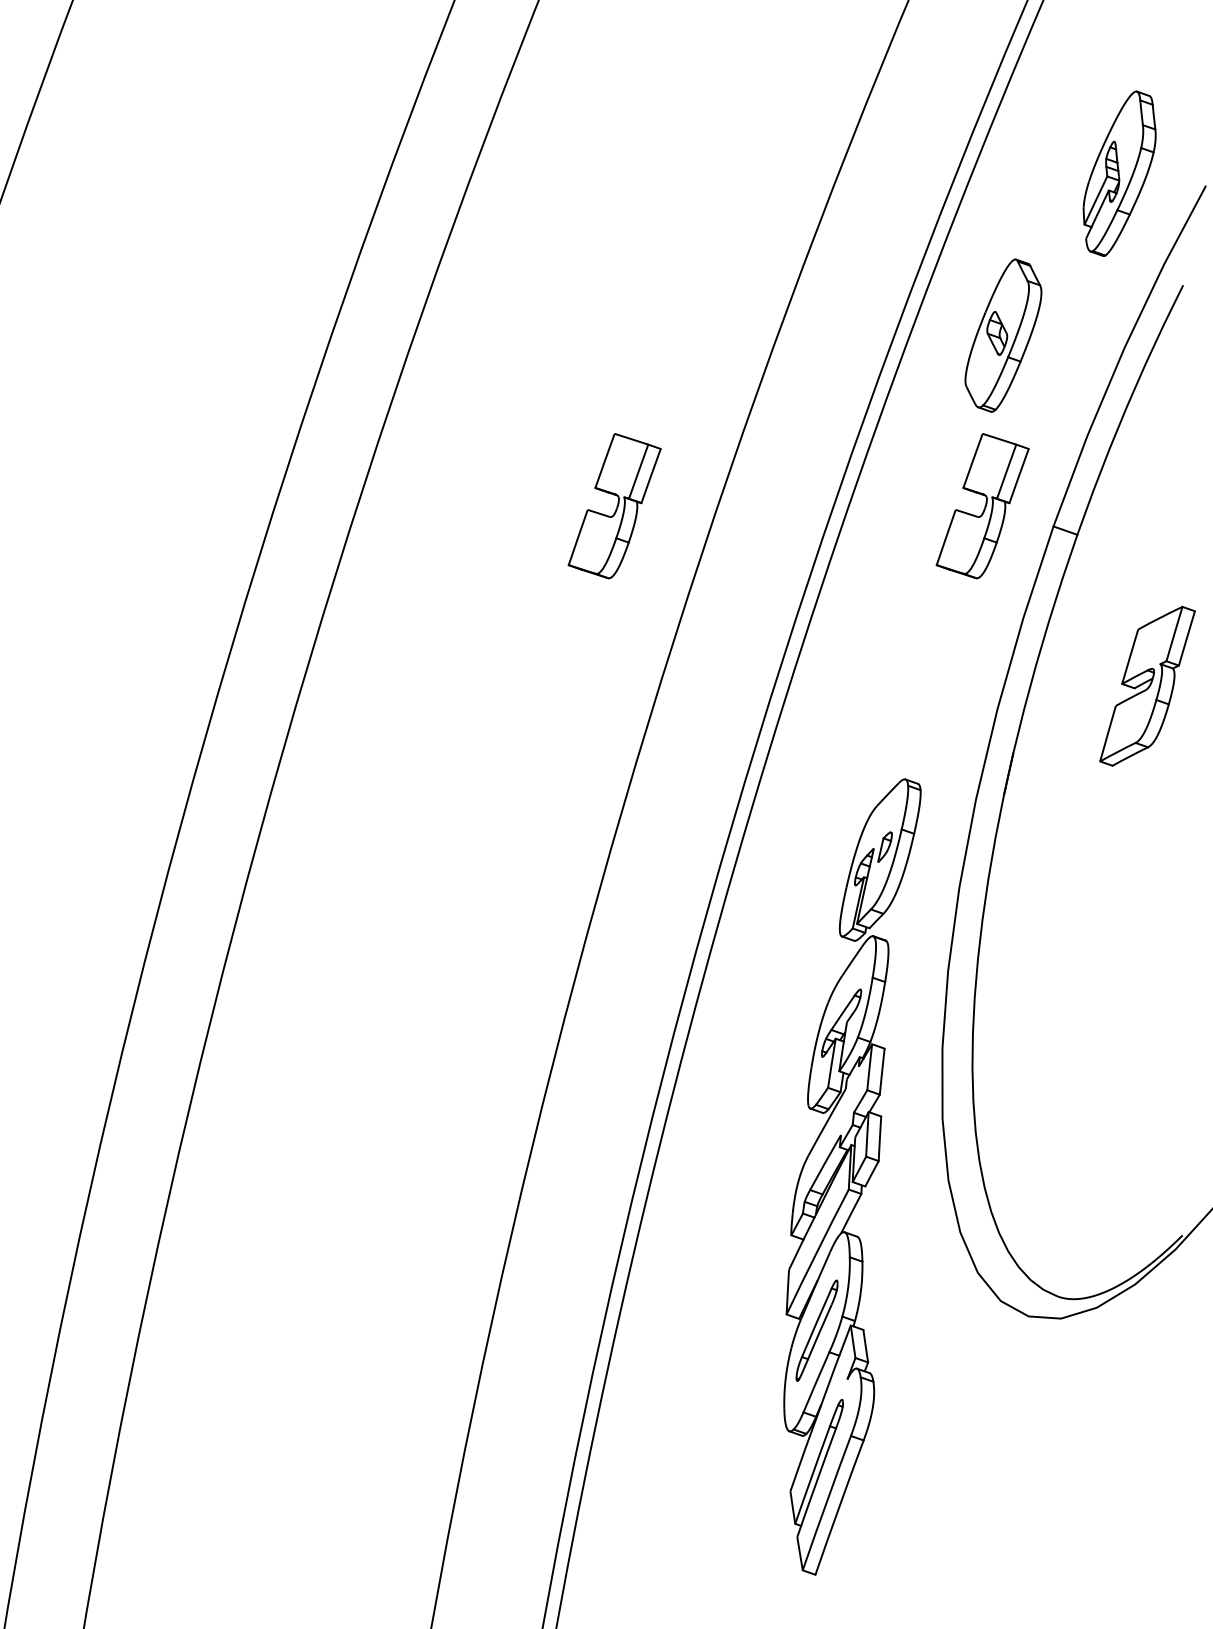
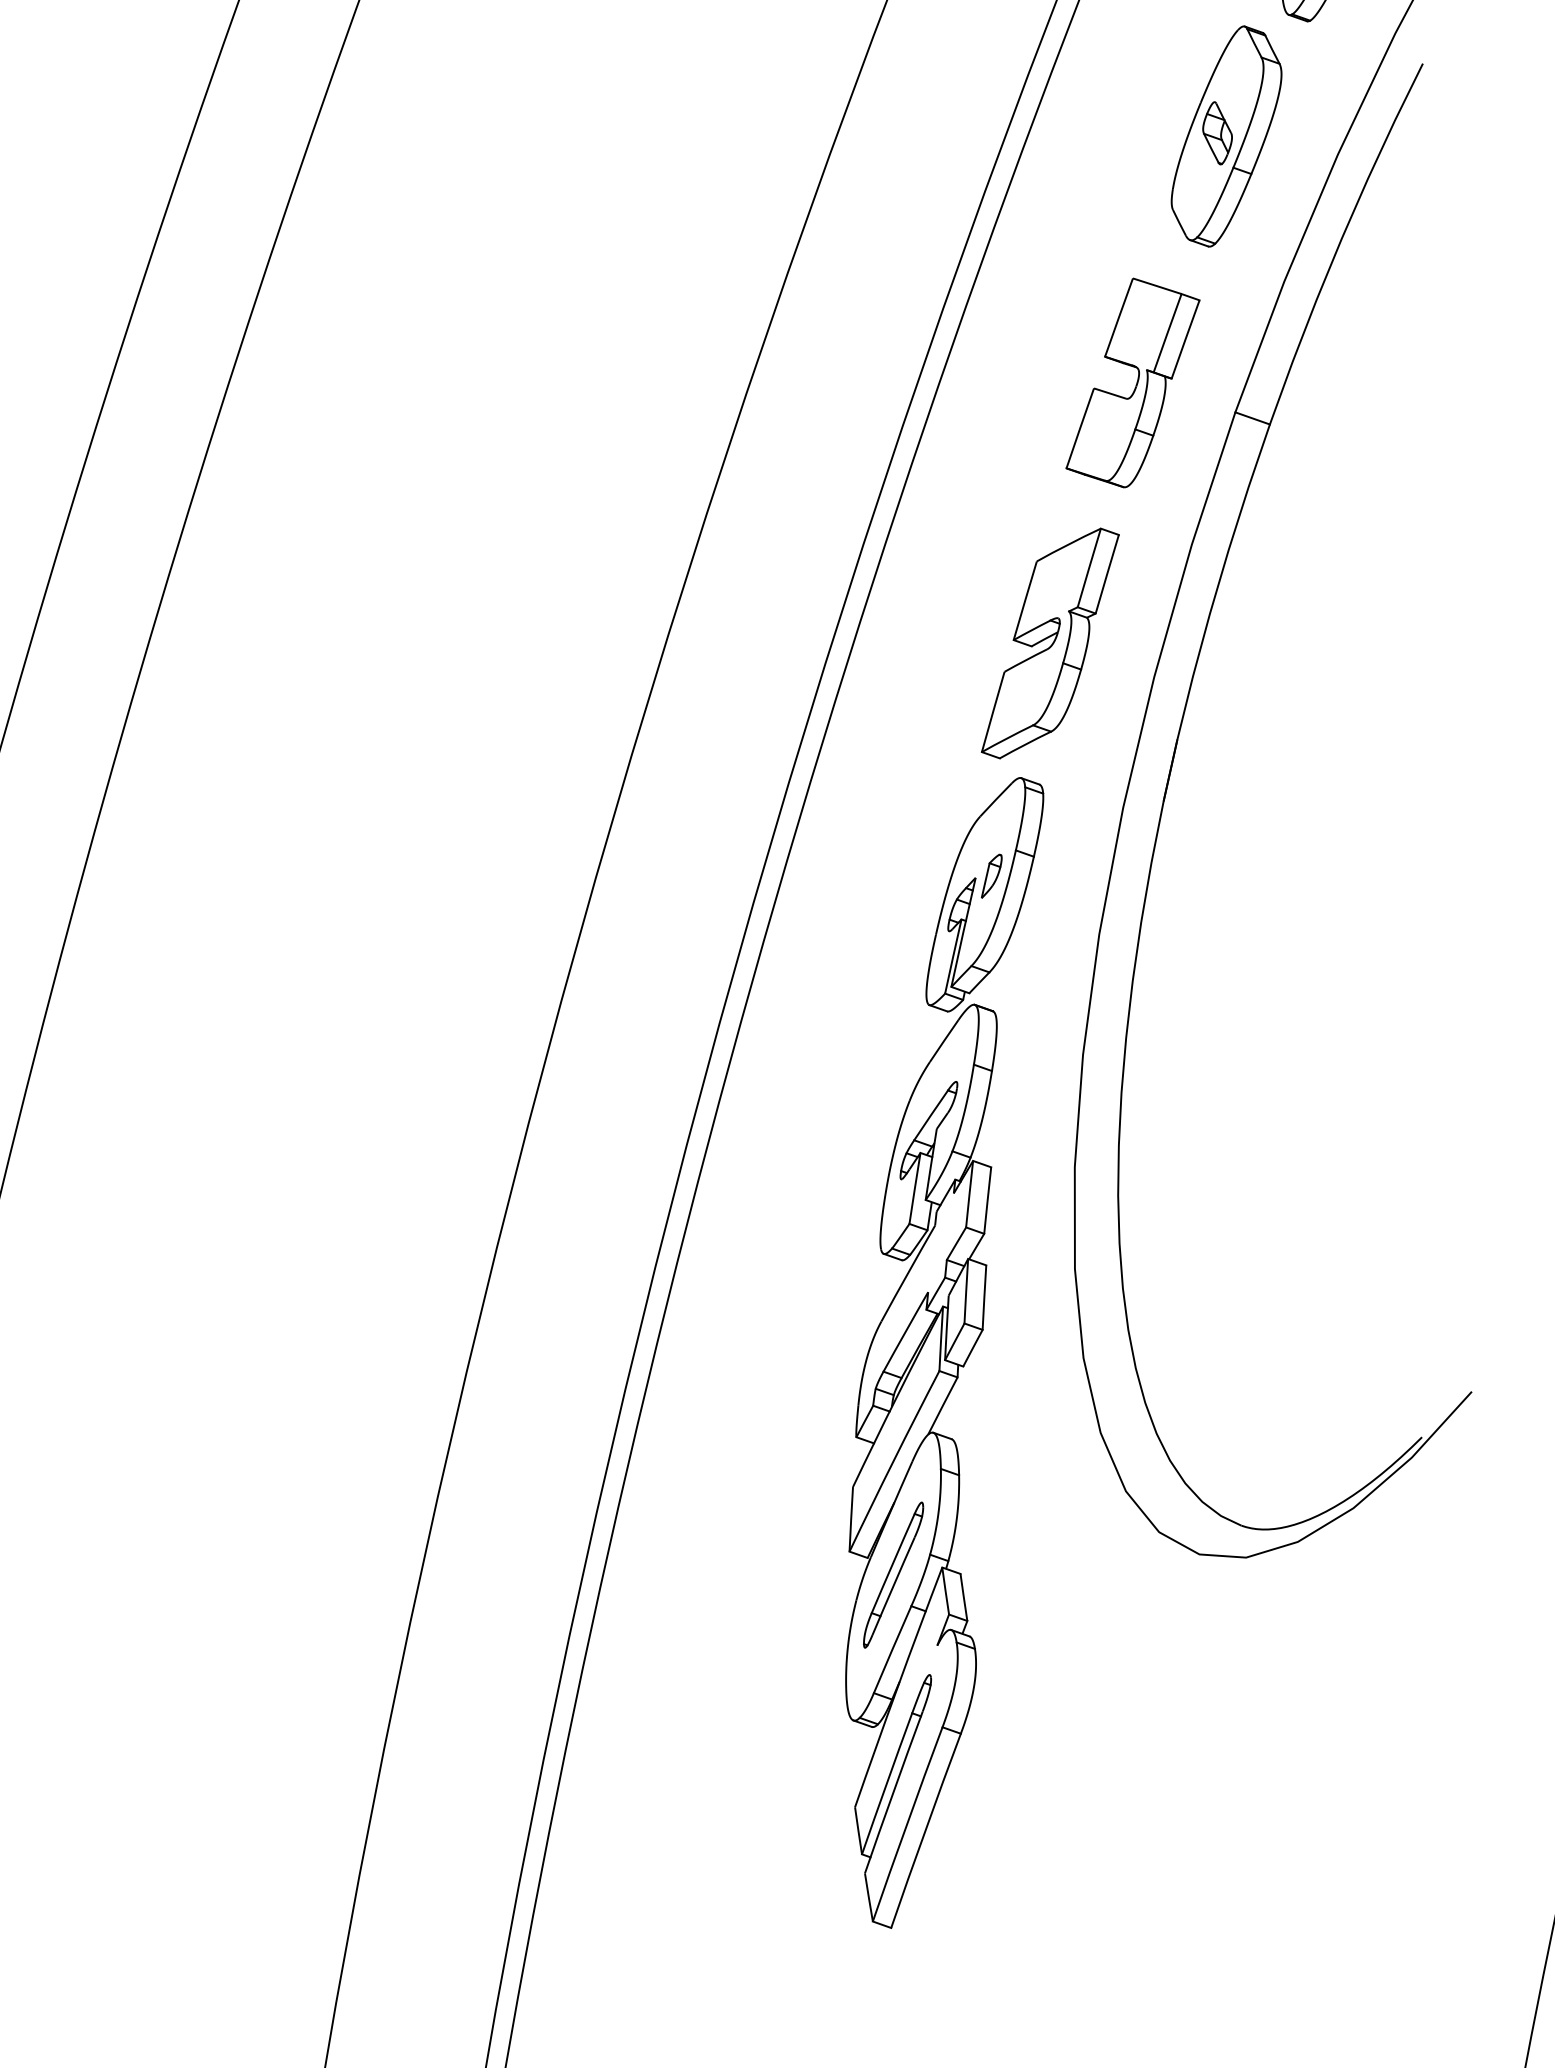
part: (1003, 335) -> (1226, 136), moved
part: (614, 506) -> (600, 383), removed
part: (1147, 685) -> (1050, 642), moved

